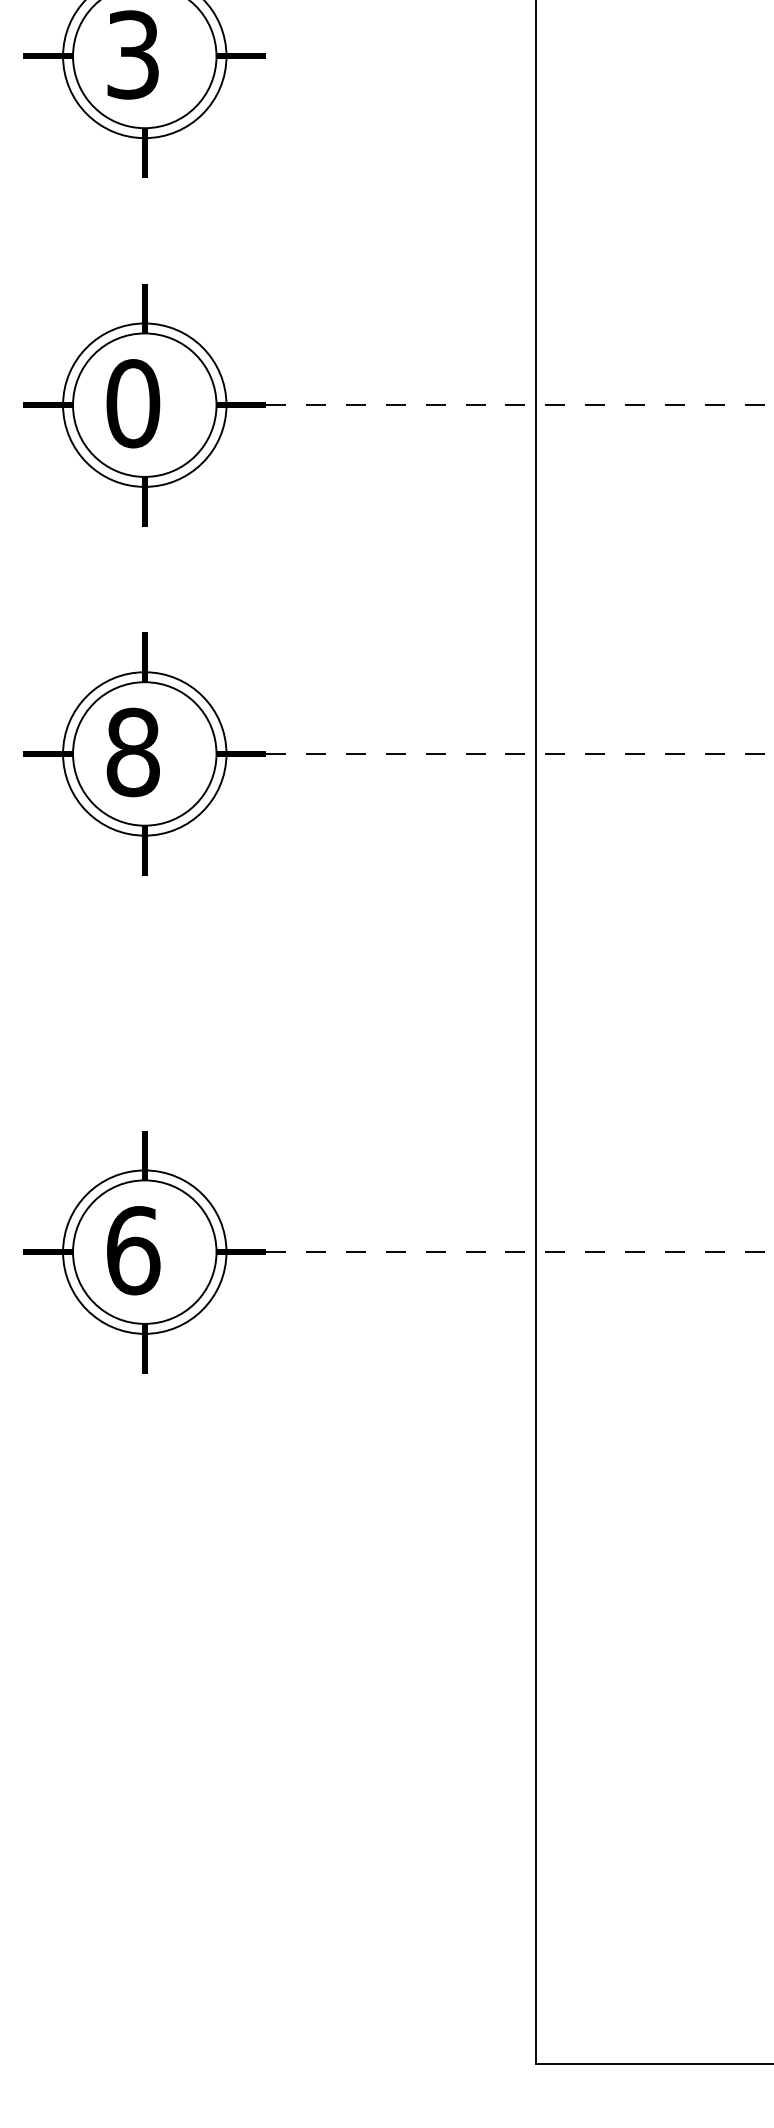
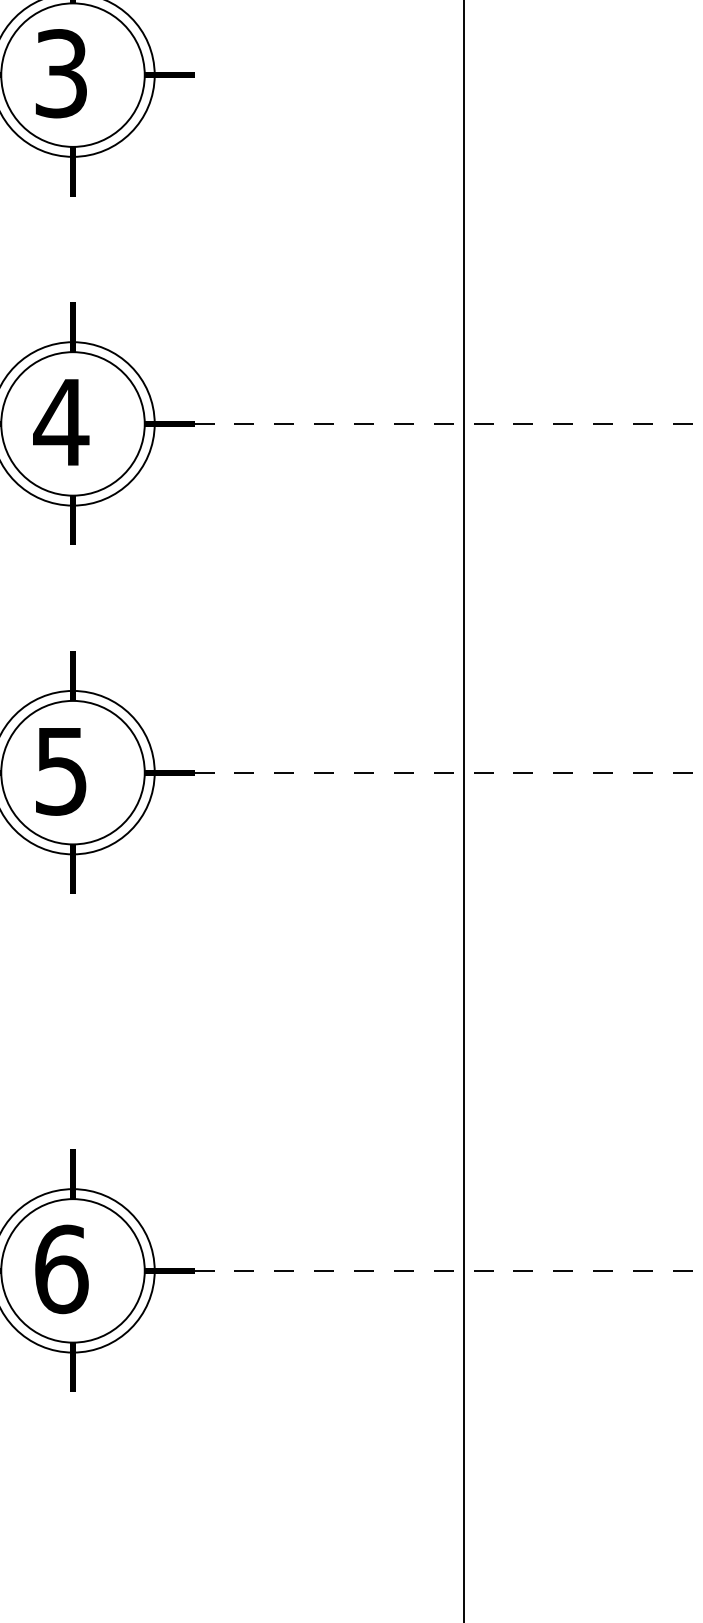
text: (132, 403) -> (60, 422), 0 -> 4
text: (132, 752) -> (60, 771), 8 -> 5

